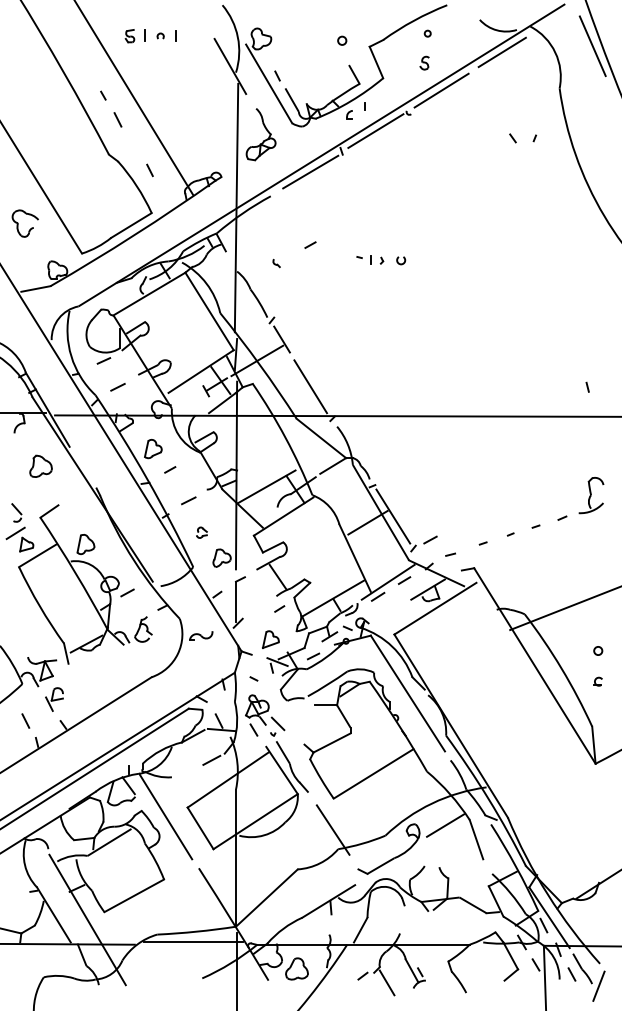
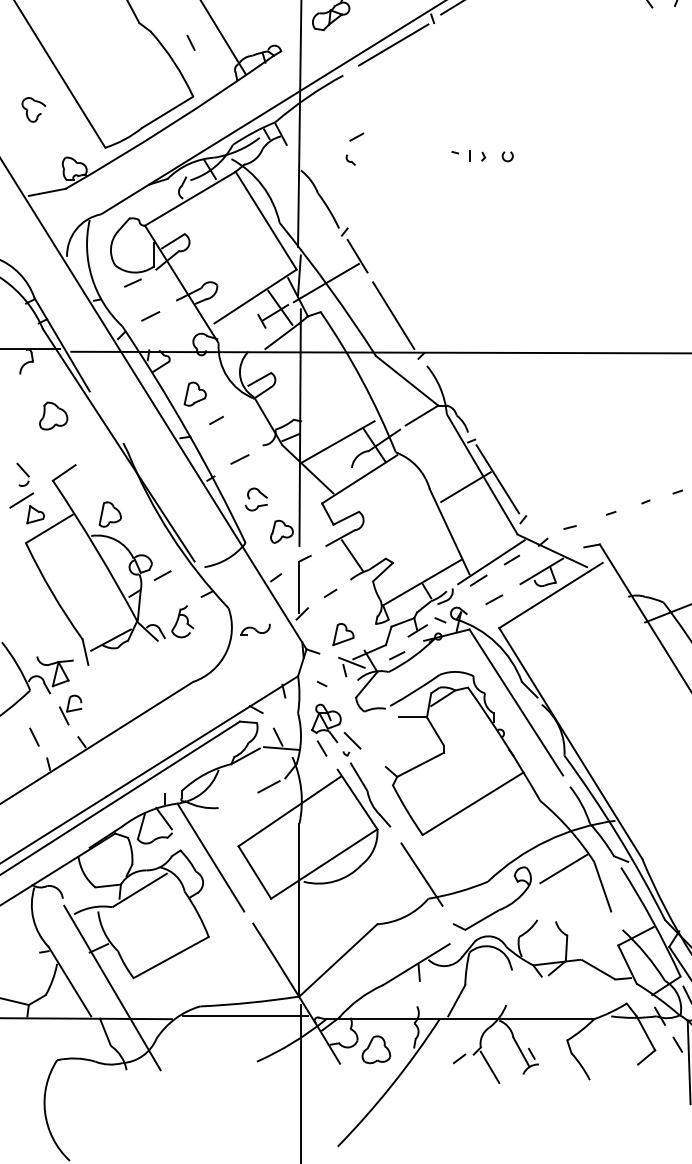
part: (25, 223) -> (34, 109), size x0.71
line: (310, 244) -> (356, 136), moved
part: (201, 532) -> (255, 499), size x1.67
line: (430, 539) -> (494, 599), moved
line: (279, 608) -> (330, 592), moved

